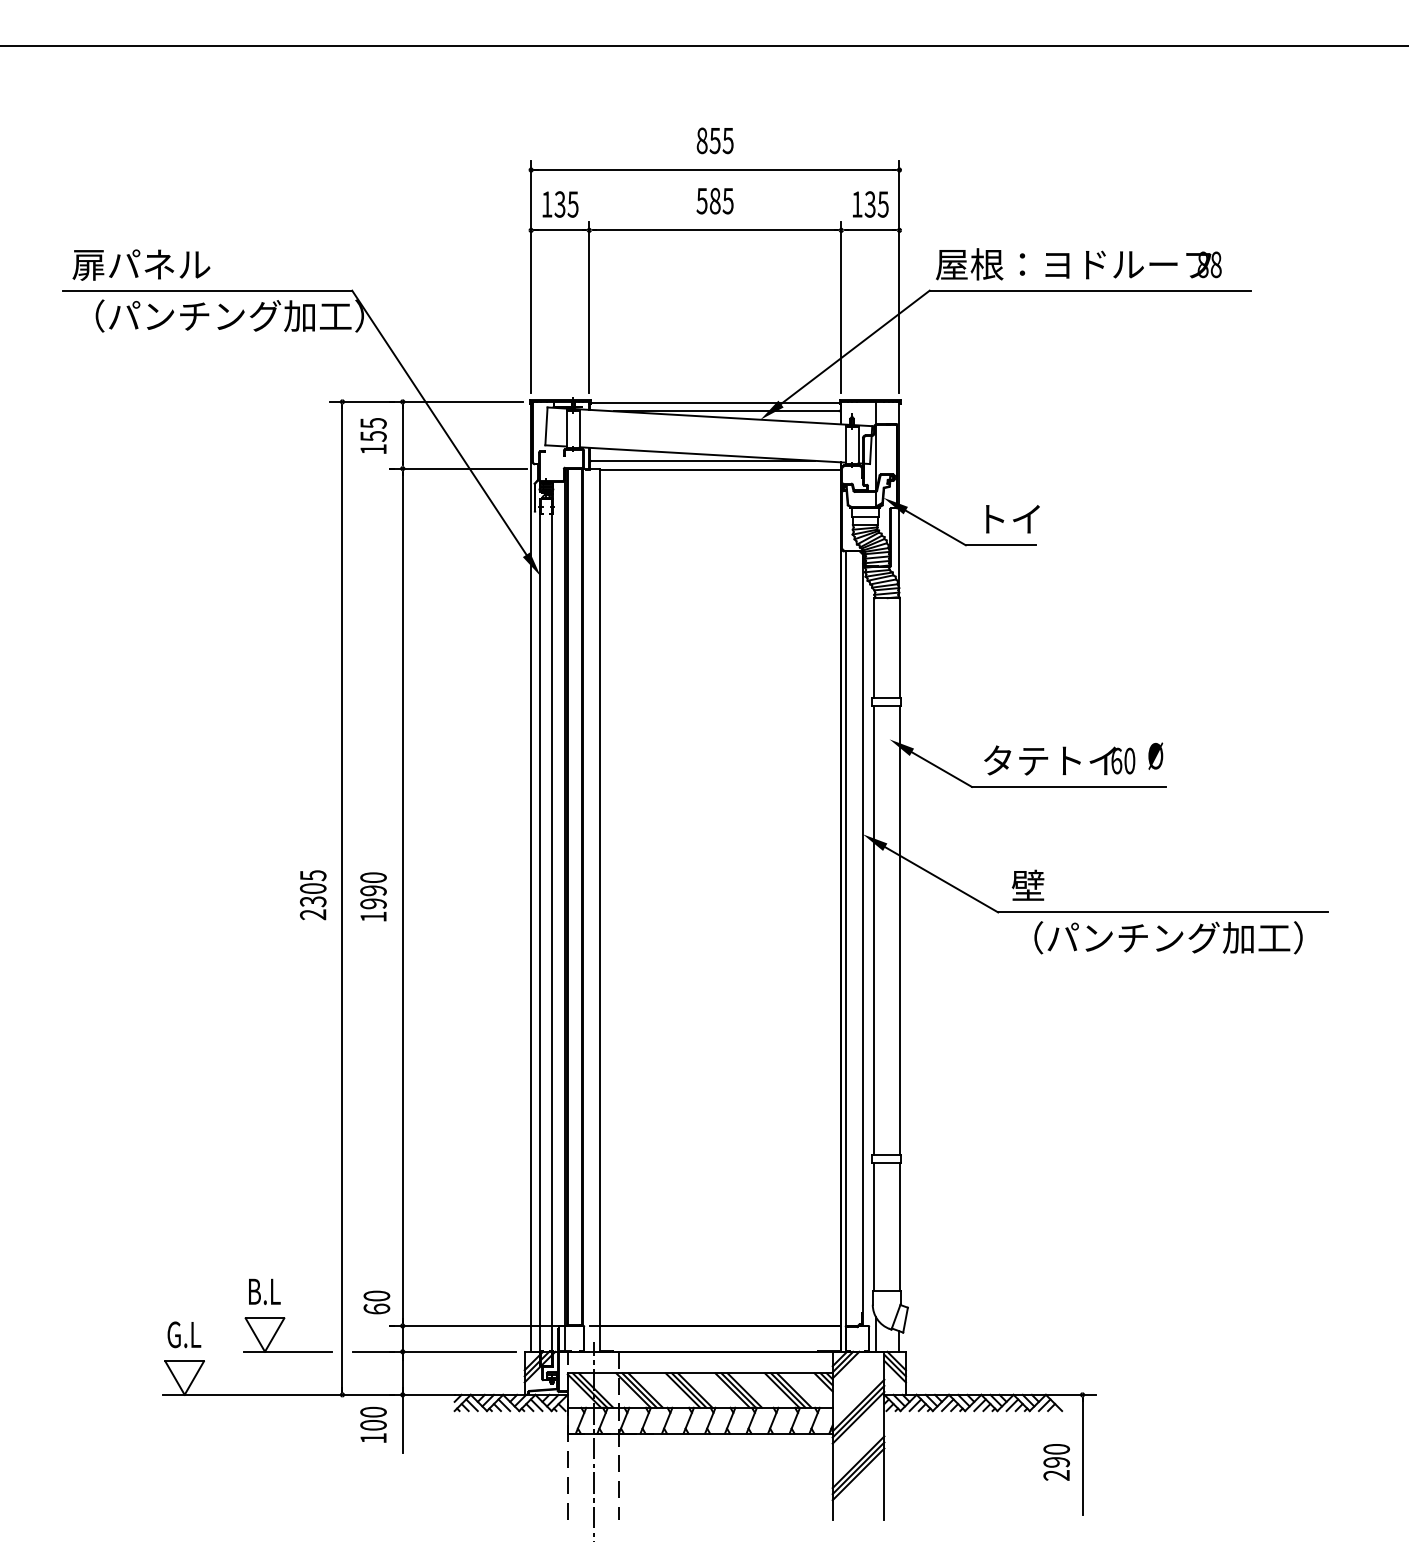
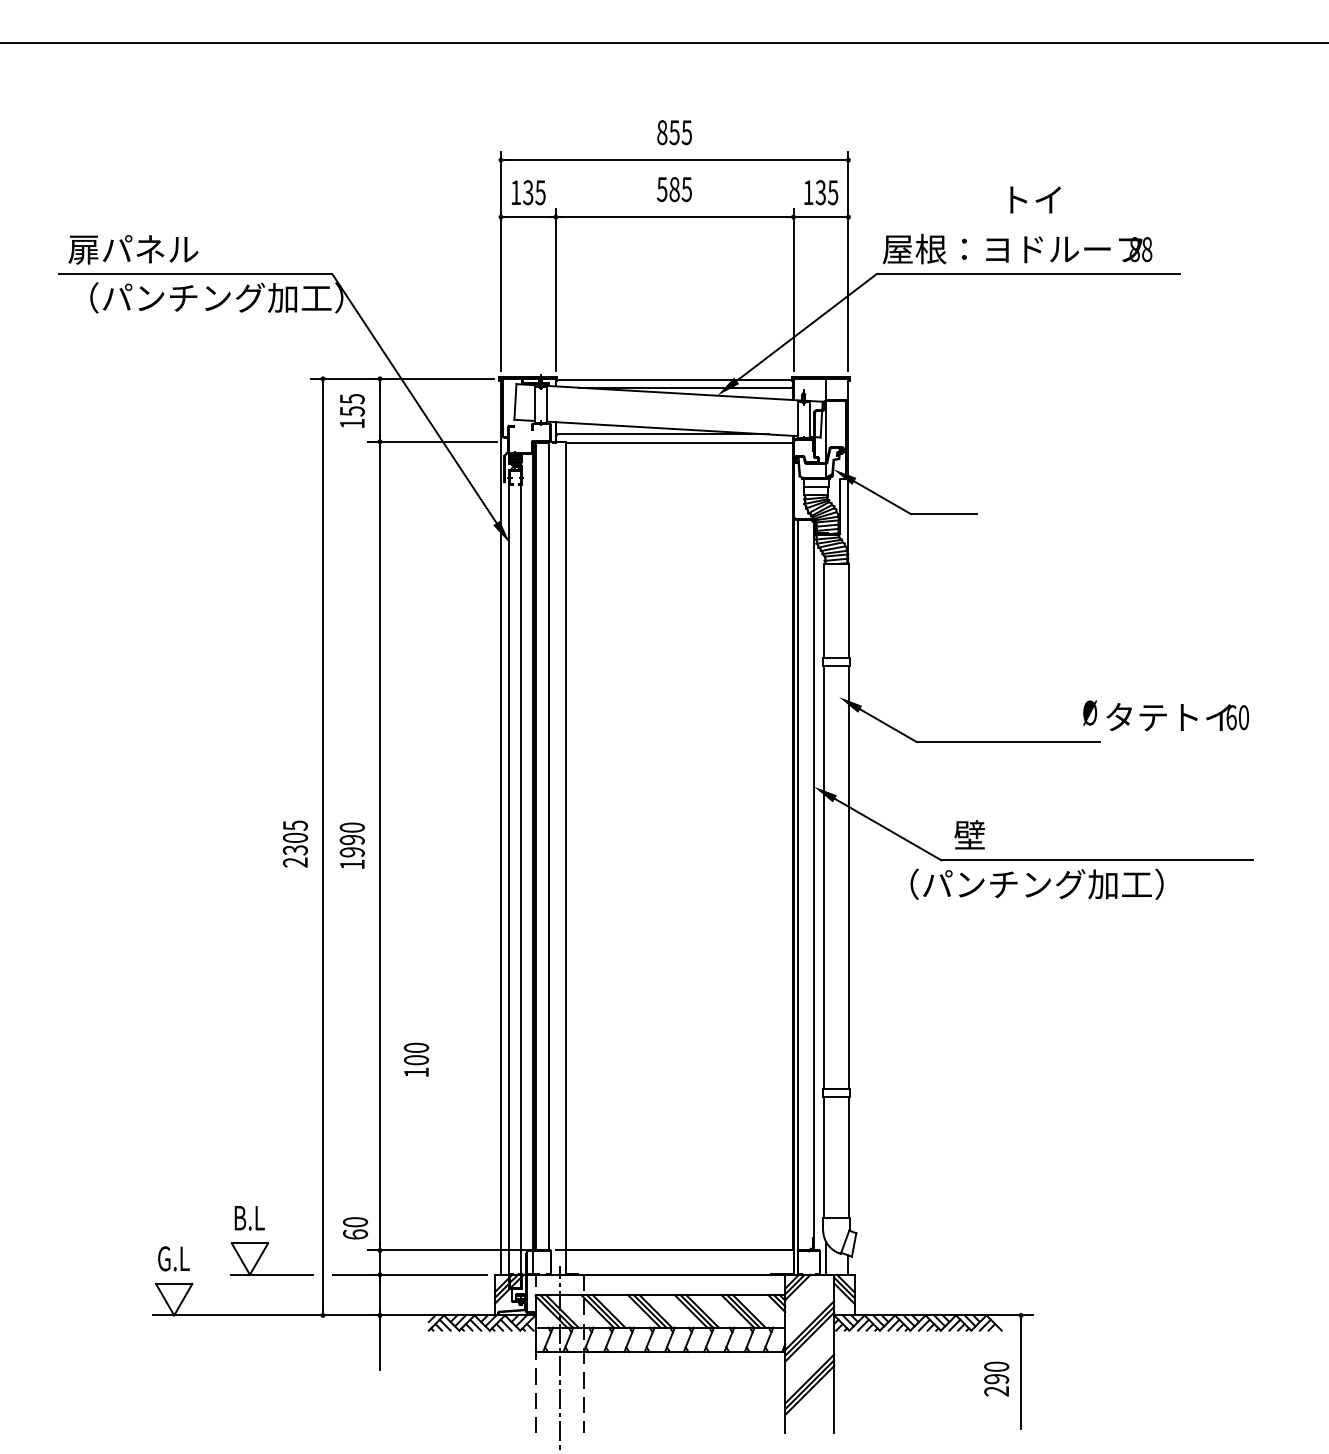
text: (1012, 519) -> (1035, 200), moved
text: (1059, 760) -> (1177, 717), moved
text: (1168, 937) -> (1037, 884), moved
text: (373, 1424) -> (416, 1059), moved

